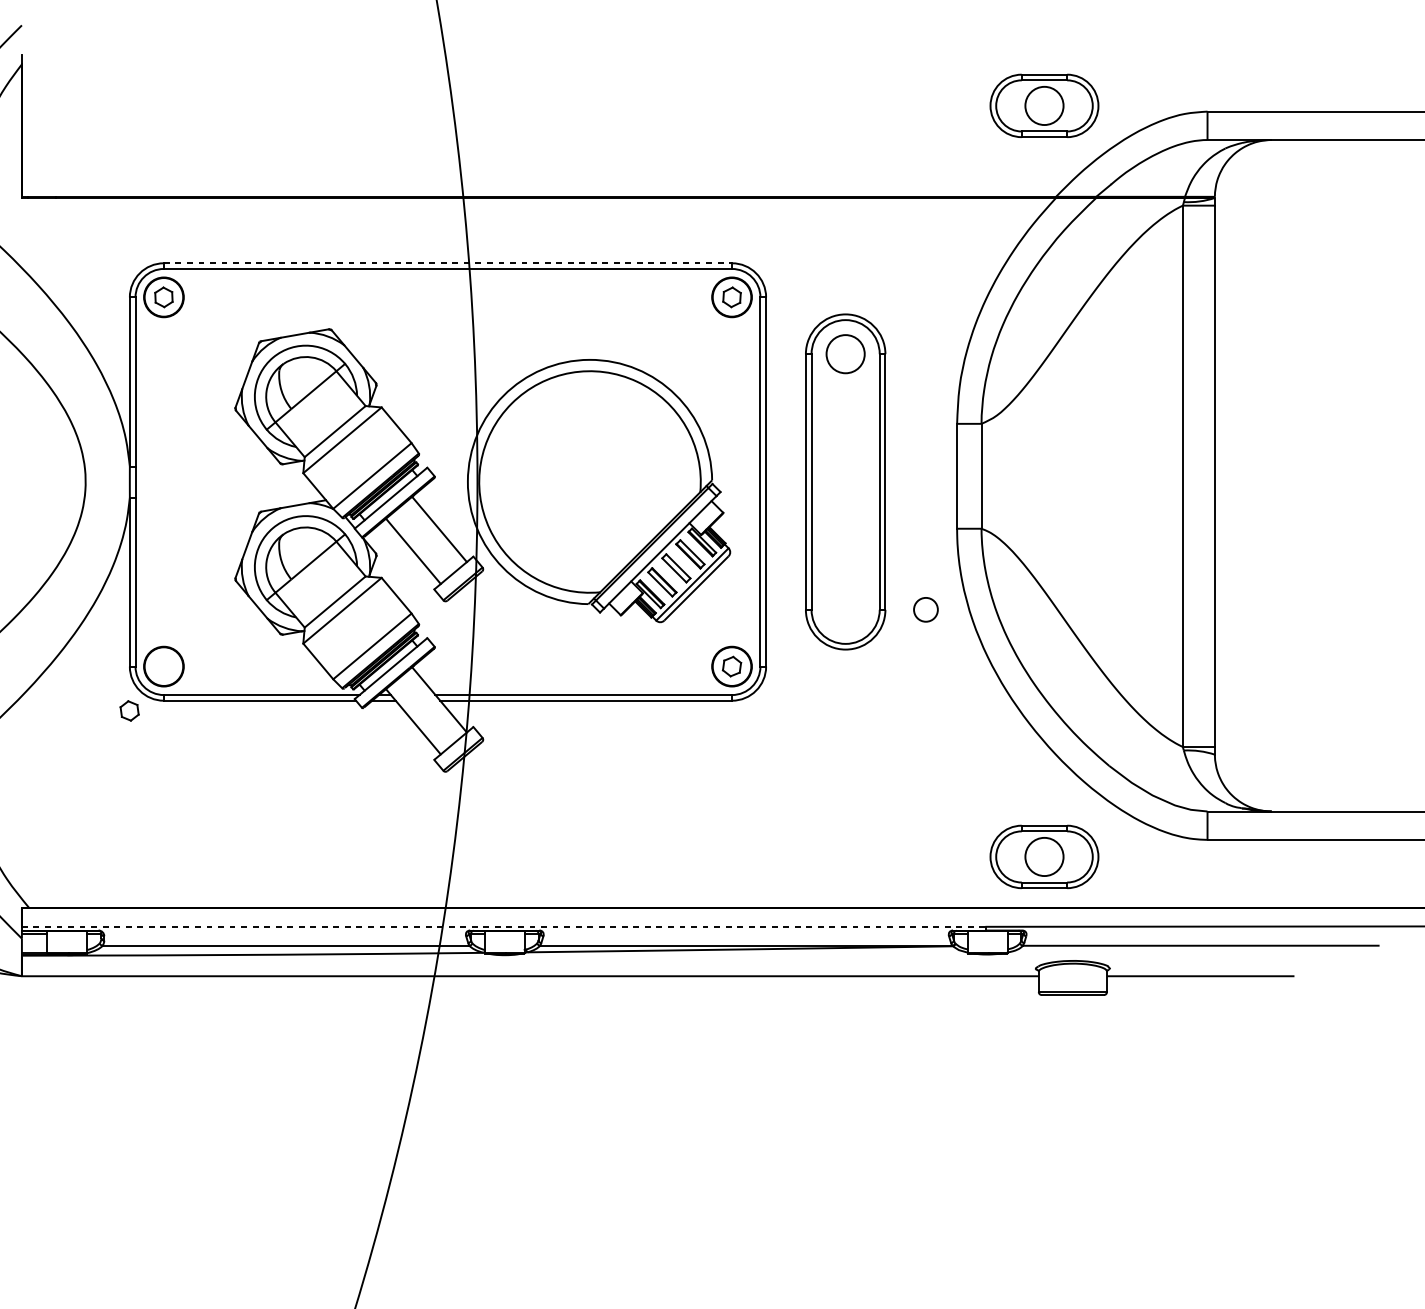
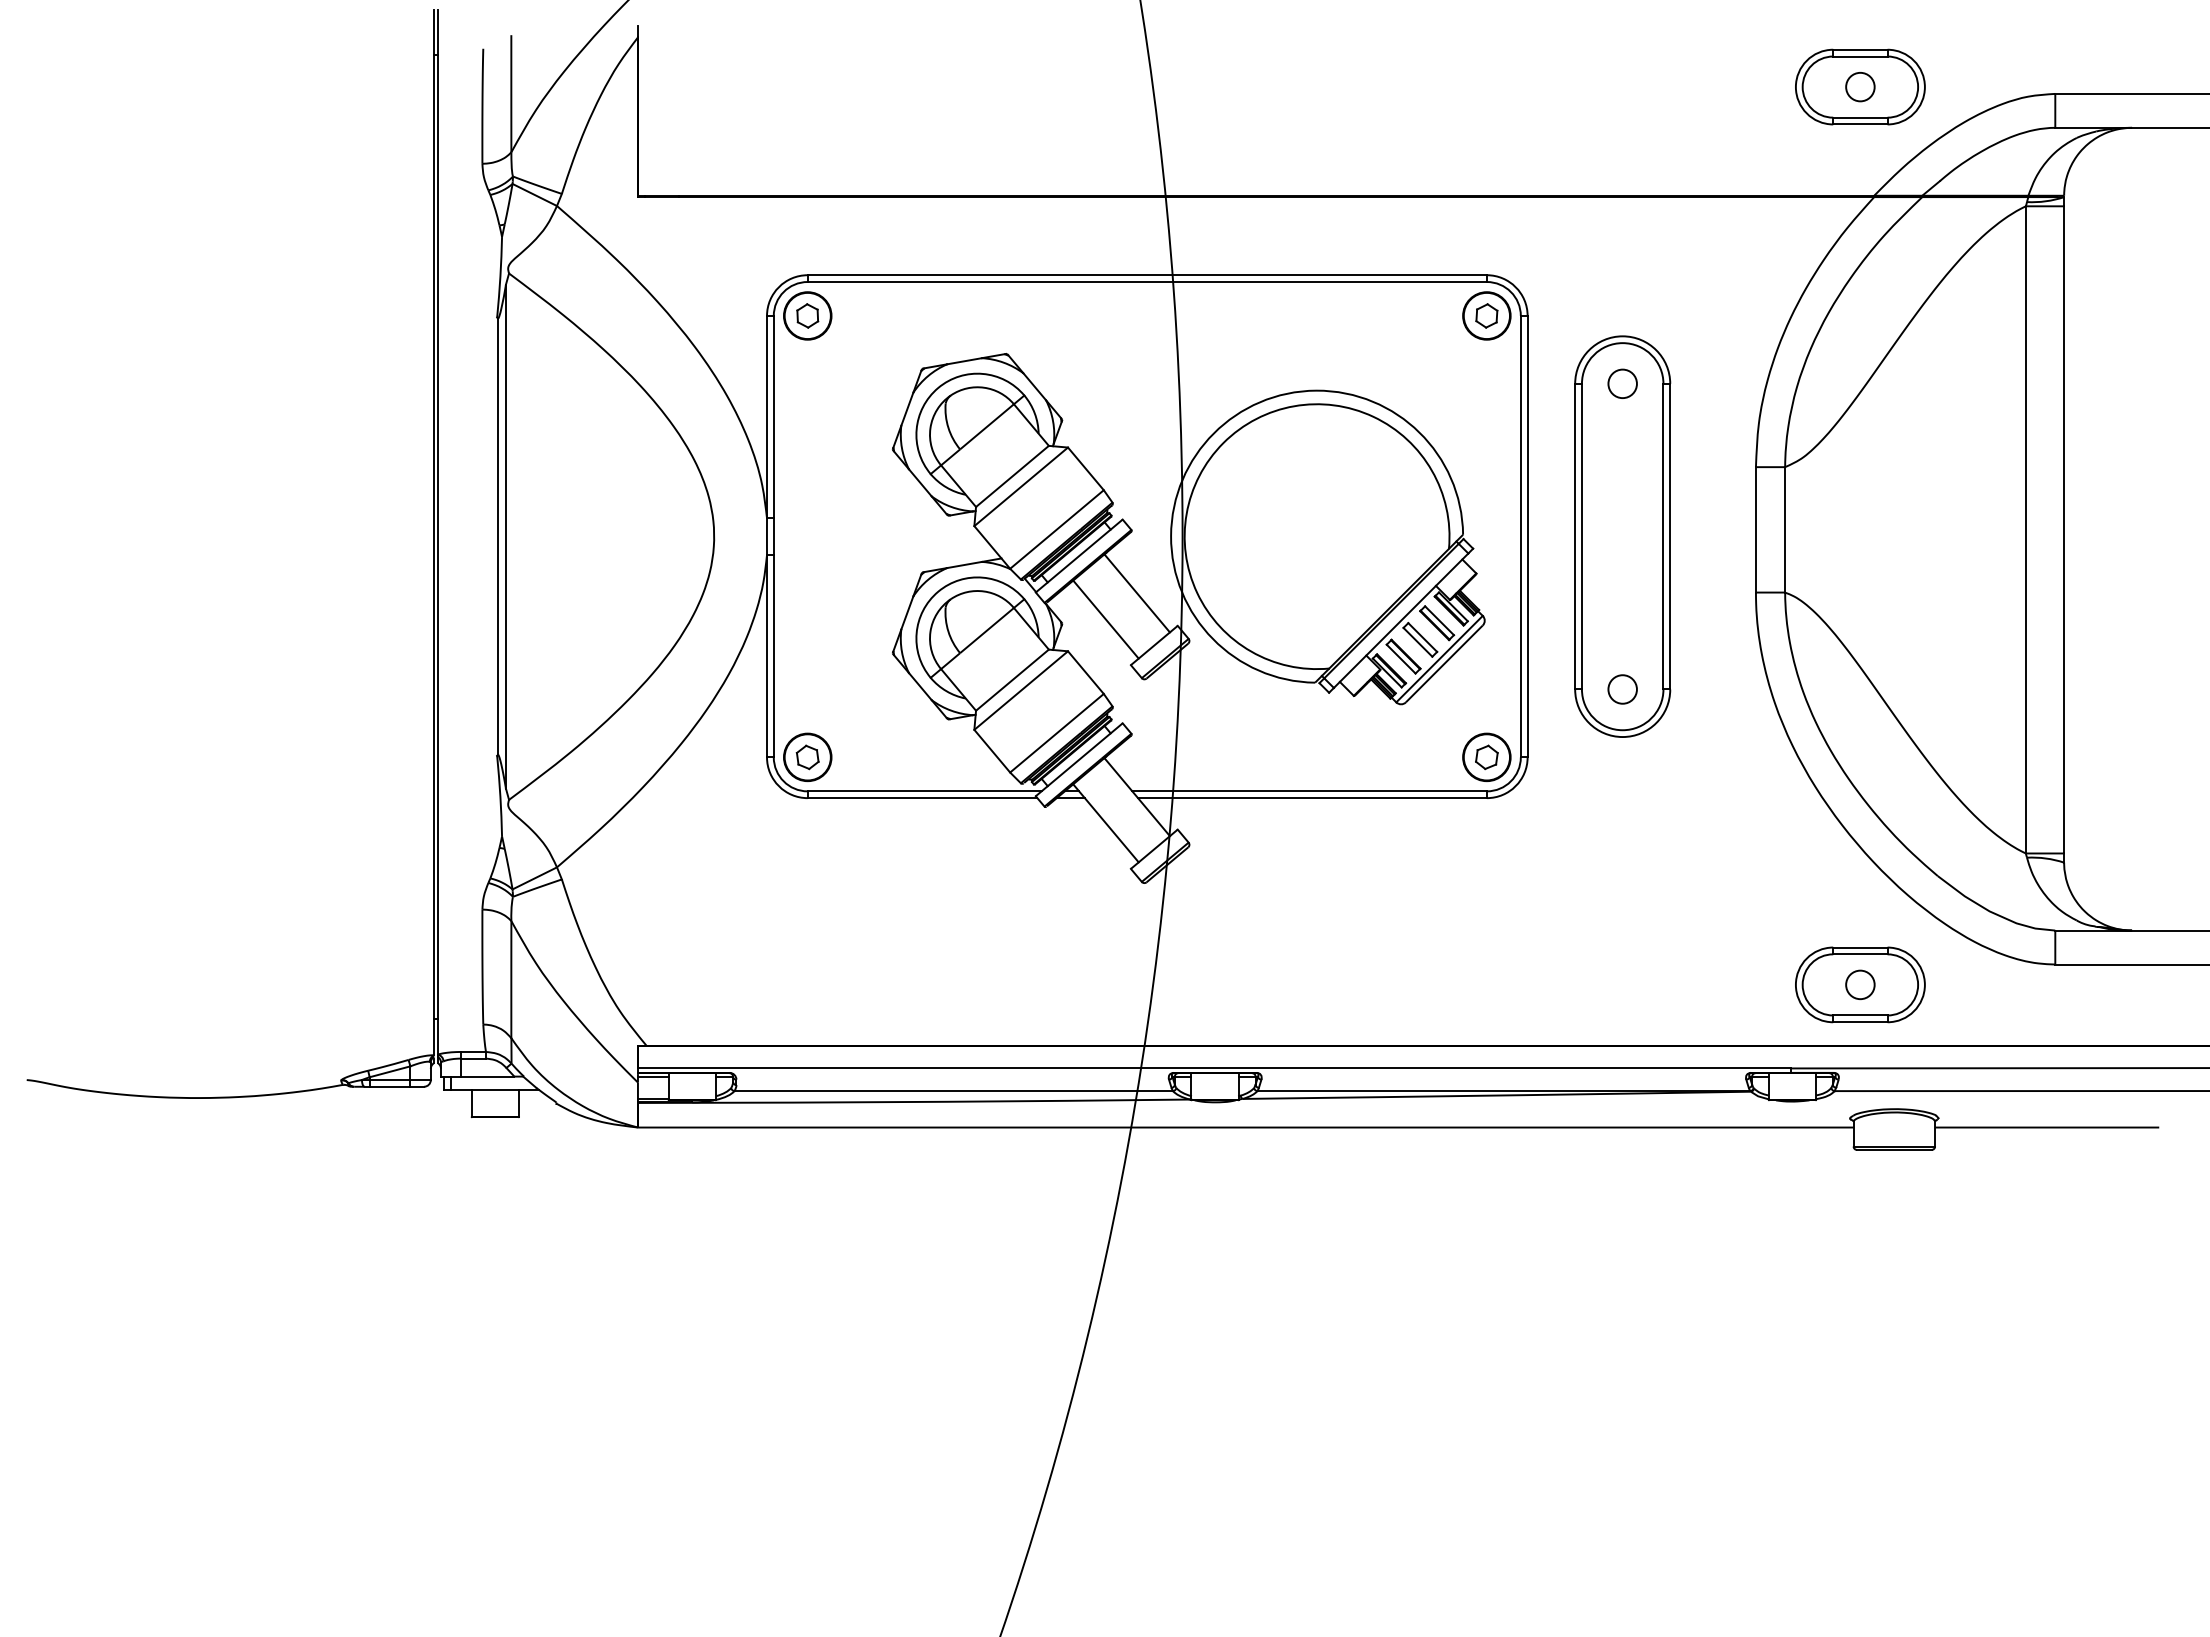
circle: (1044, 105) -> (1860, 86), size x0.62
line: (448, 263) -> (1147, 275), dashed -> solid
circle: (845, 353) -> (1622, 383), size x0.62
circle: (925, 609) -> (1622, 689), moved
part: (129, 711) -> (807, 757), moved
circle: (1044, 856) -> (1860, 984), size x0.62
line: (504, 926) -> (1214, 1068), dashed -> solid

